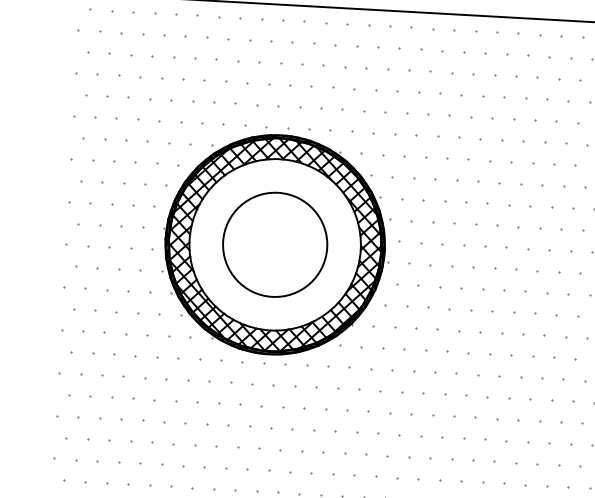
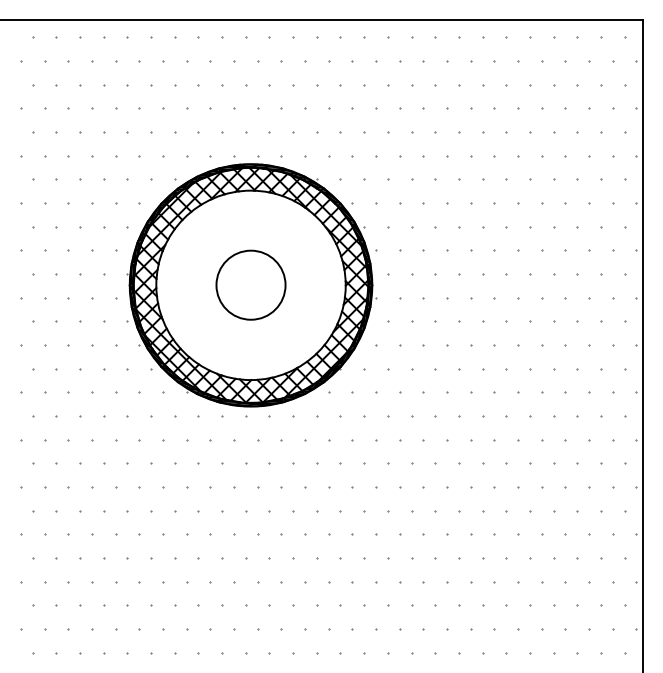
circle: (274, 244) -> (250, 284), size x0.6

